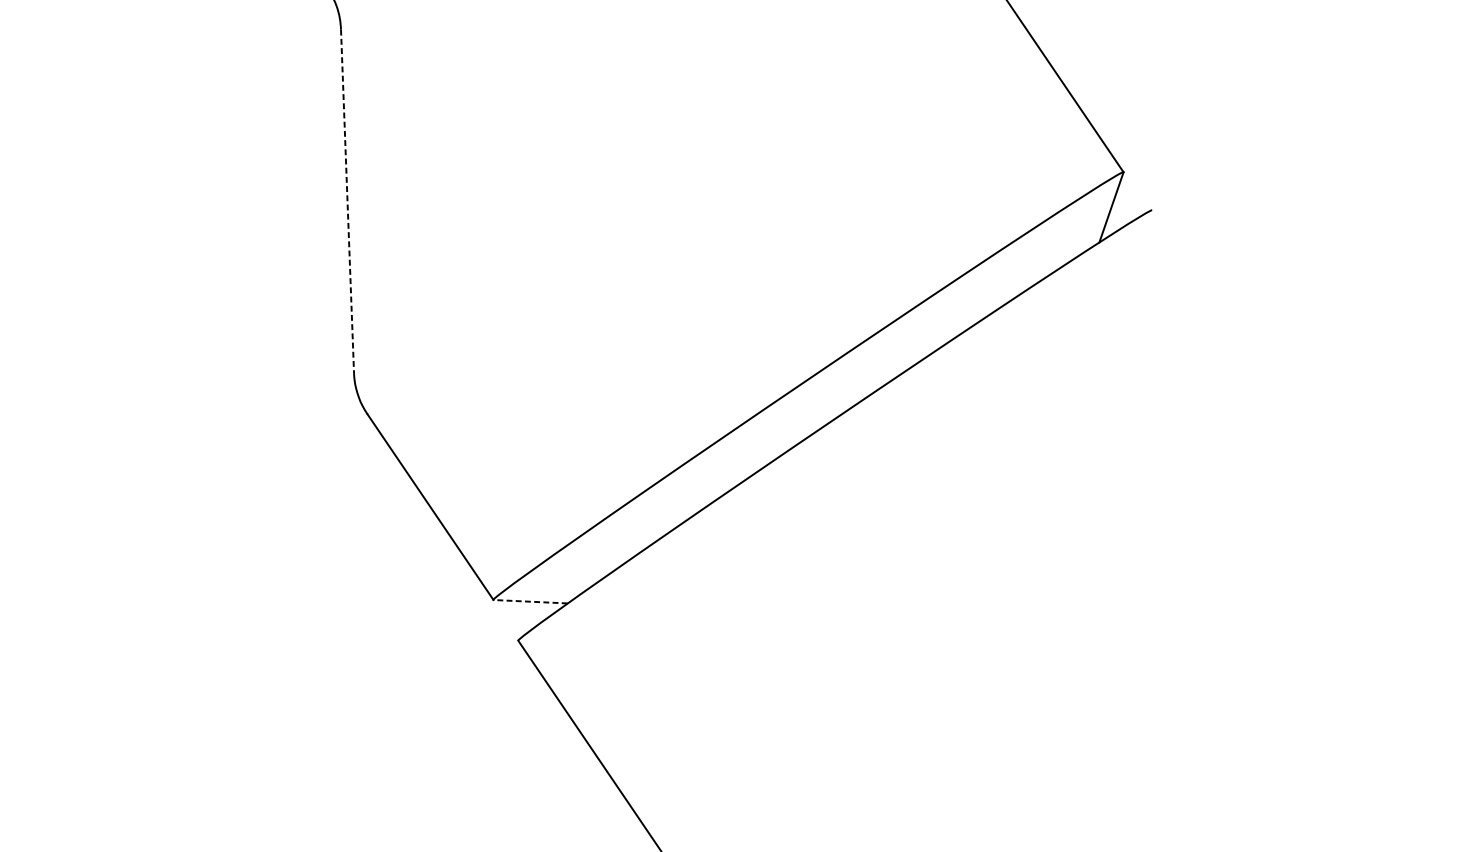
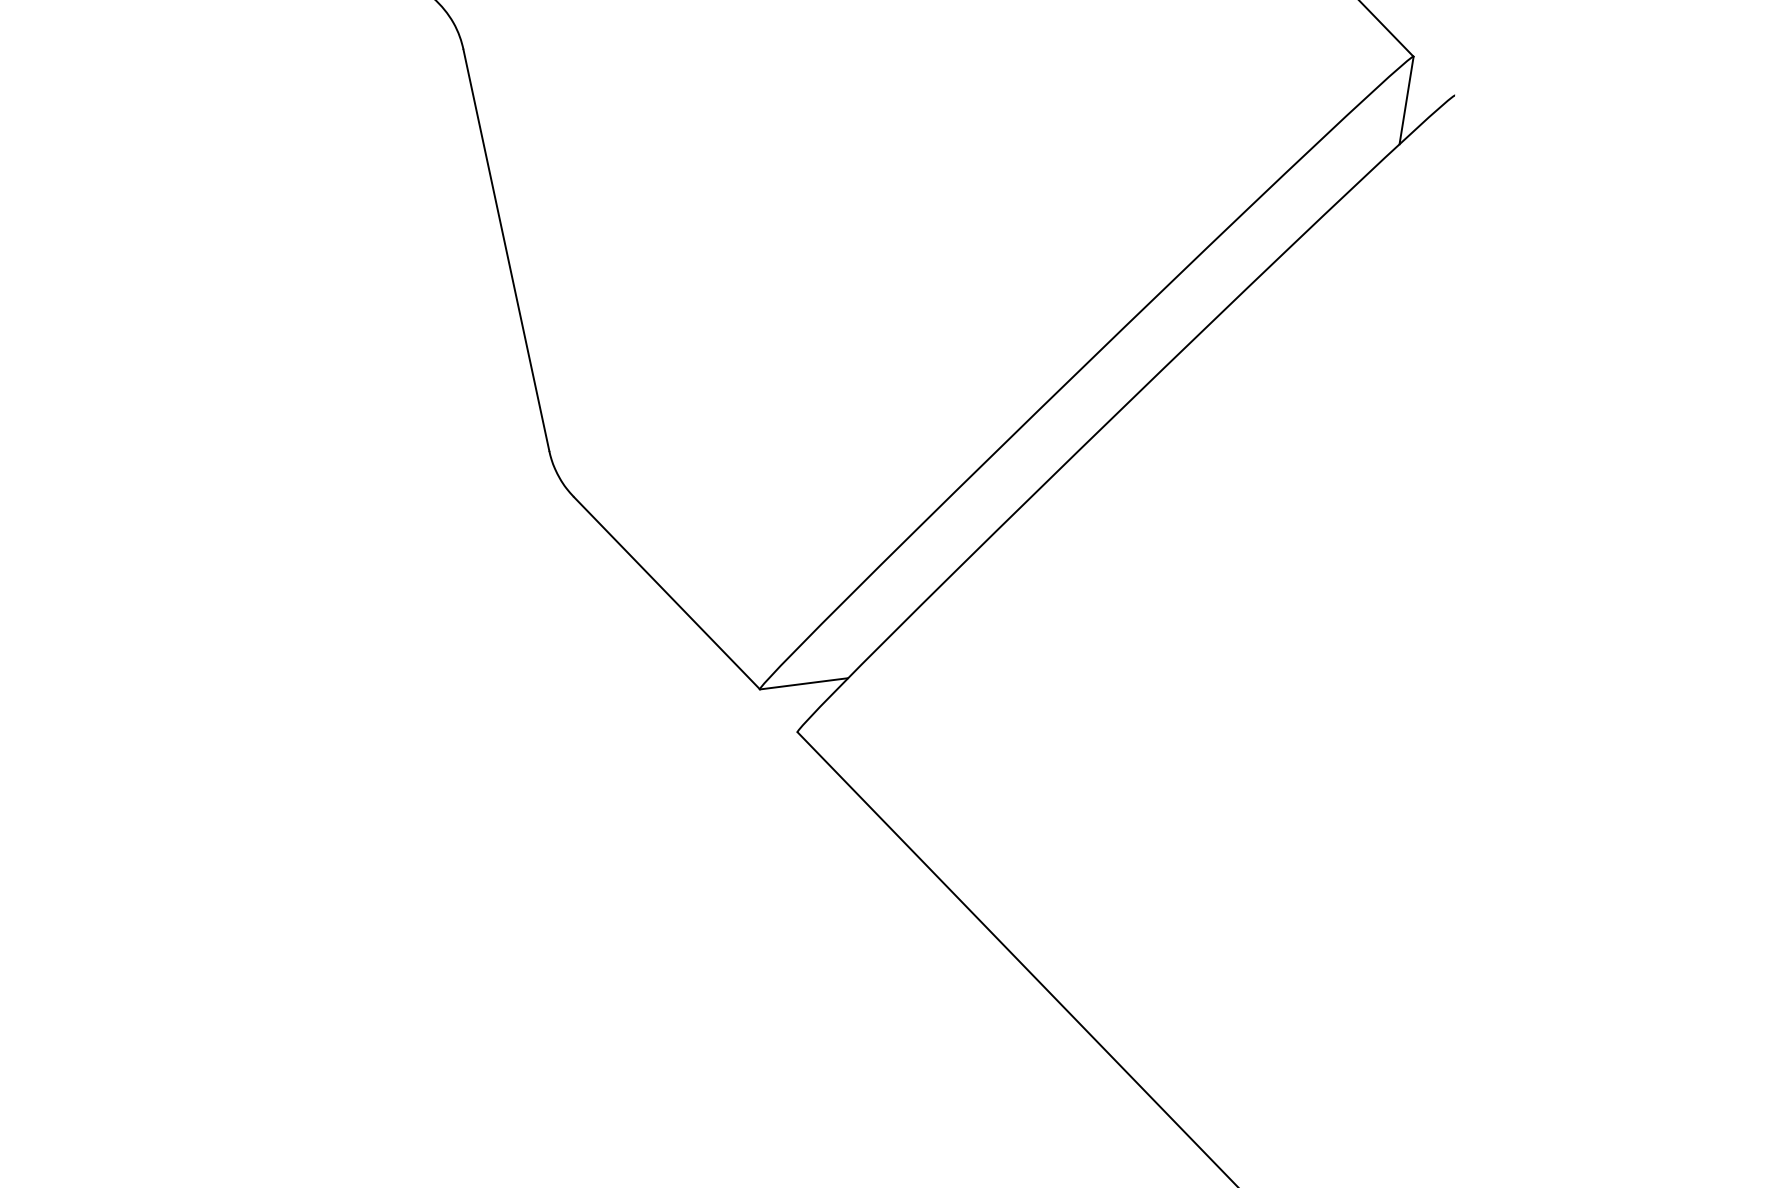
line: (347, 201) -> (506, 250), dashed -> solid
line: (530, 601) -> (803, 683), dashed -> solid

